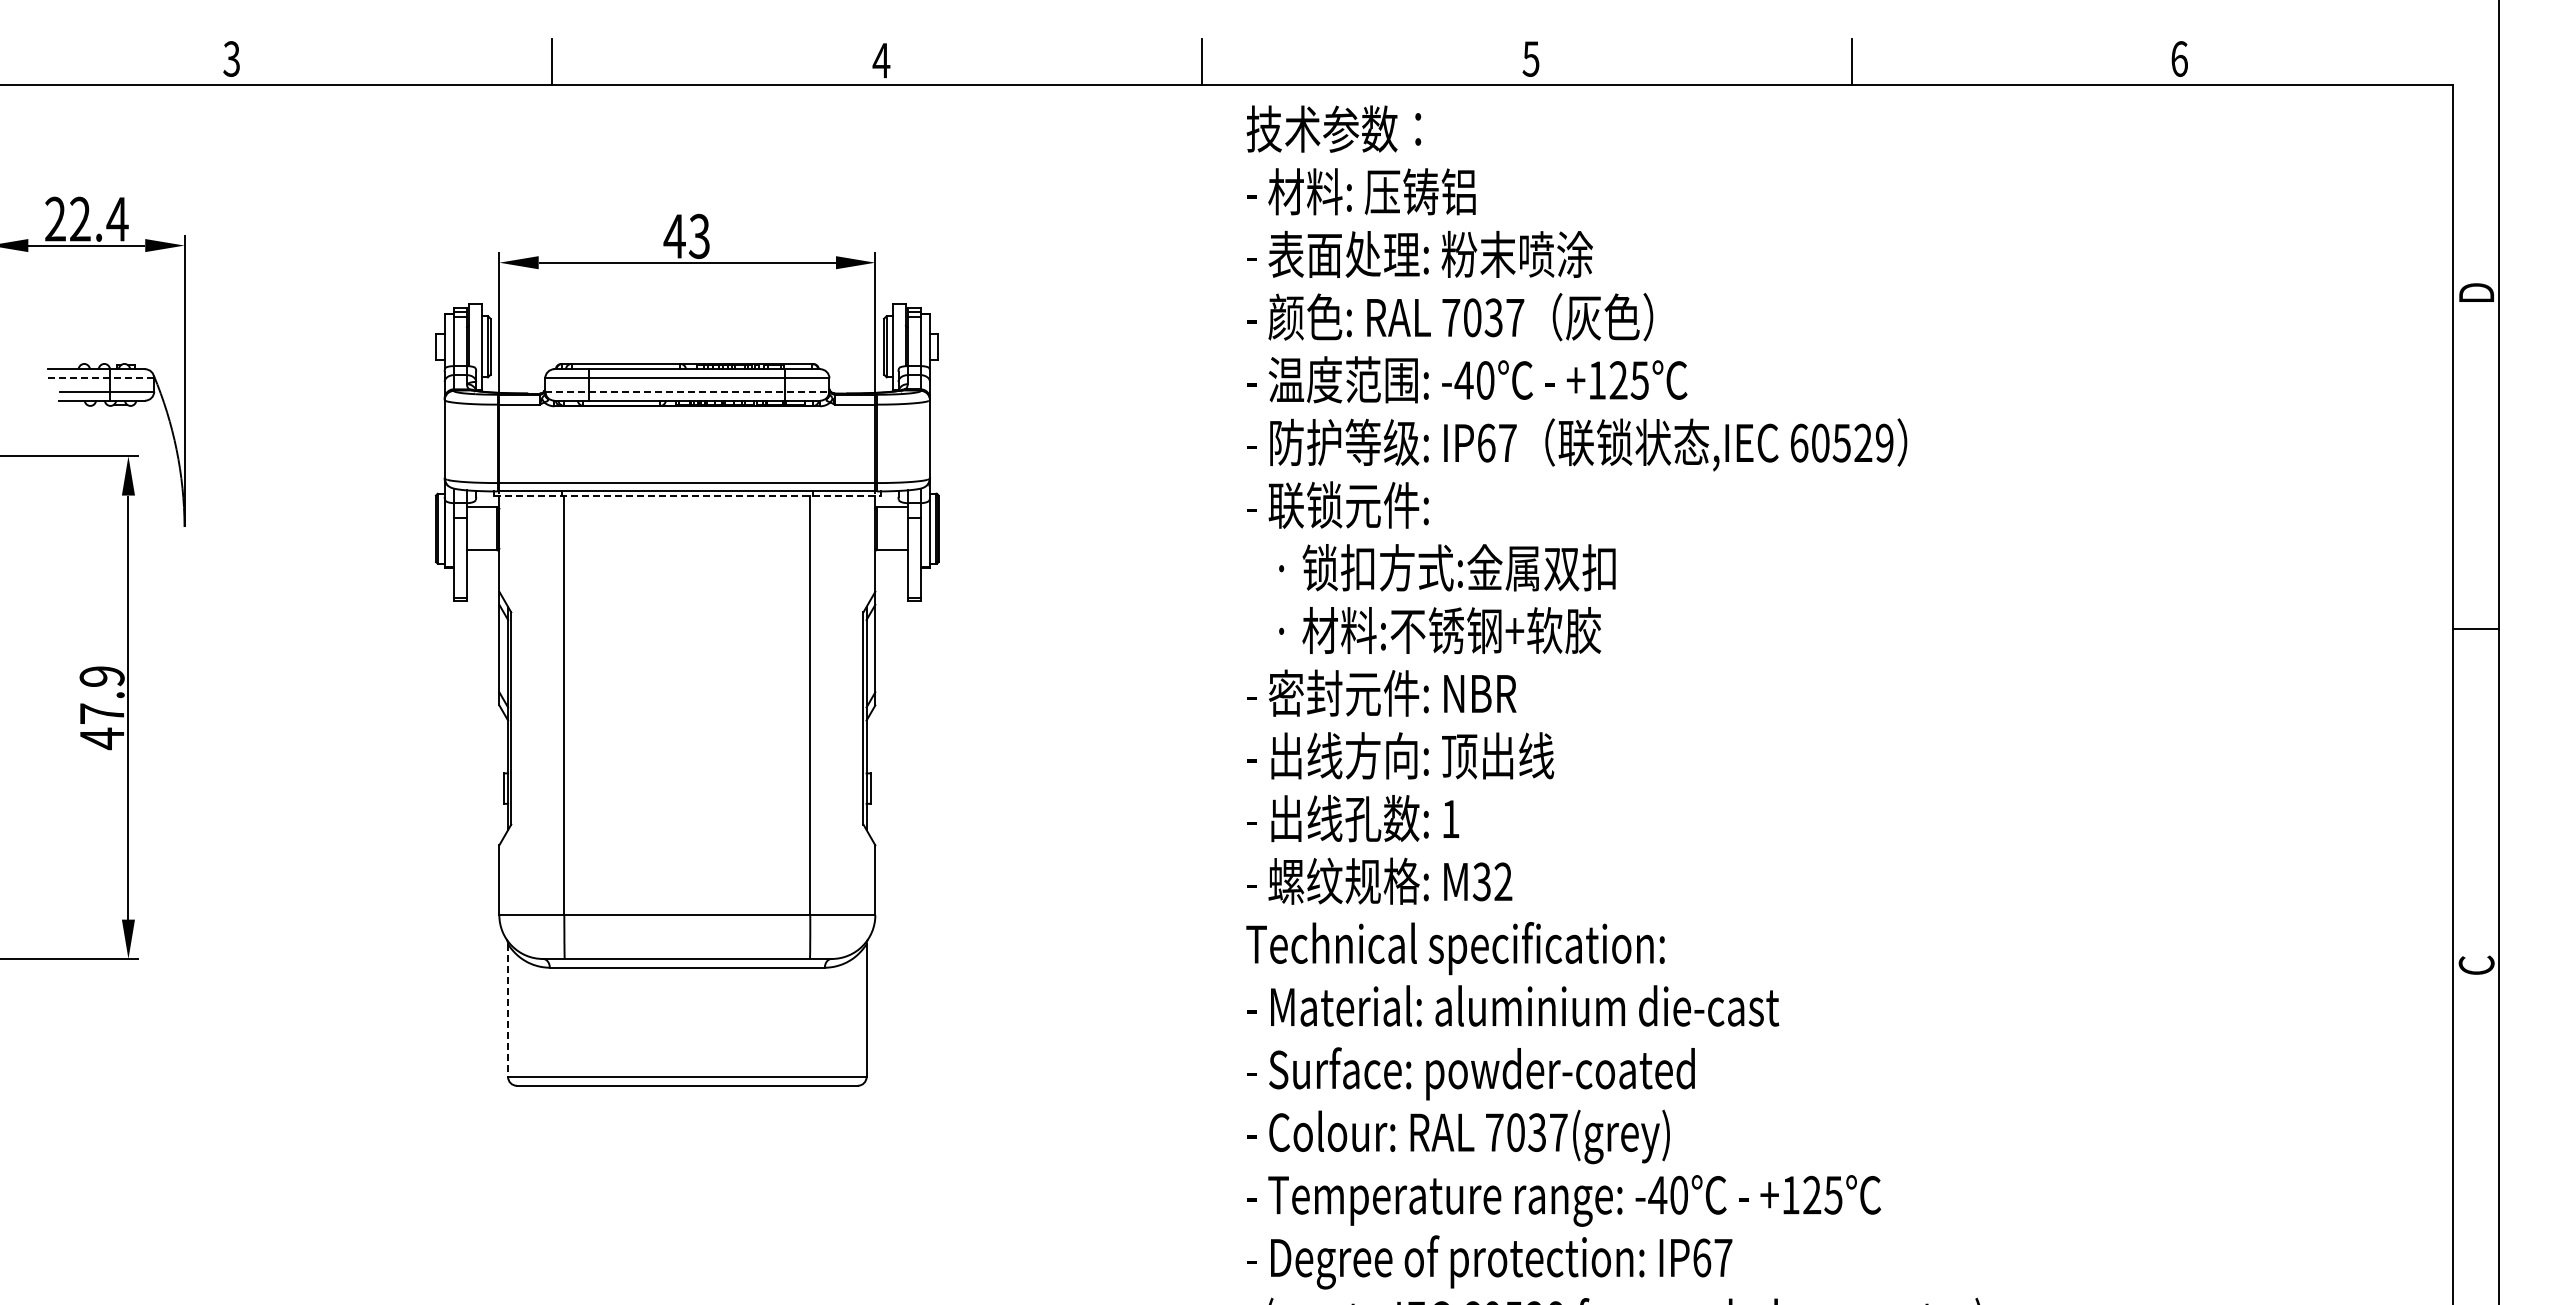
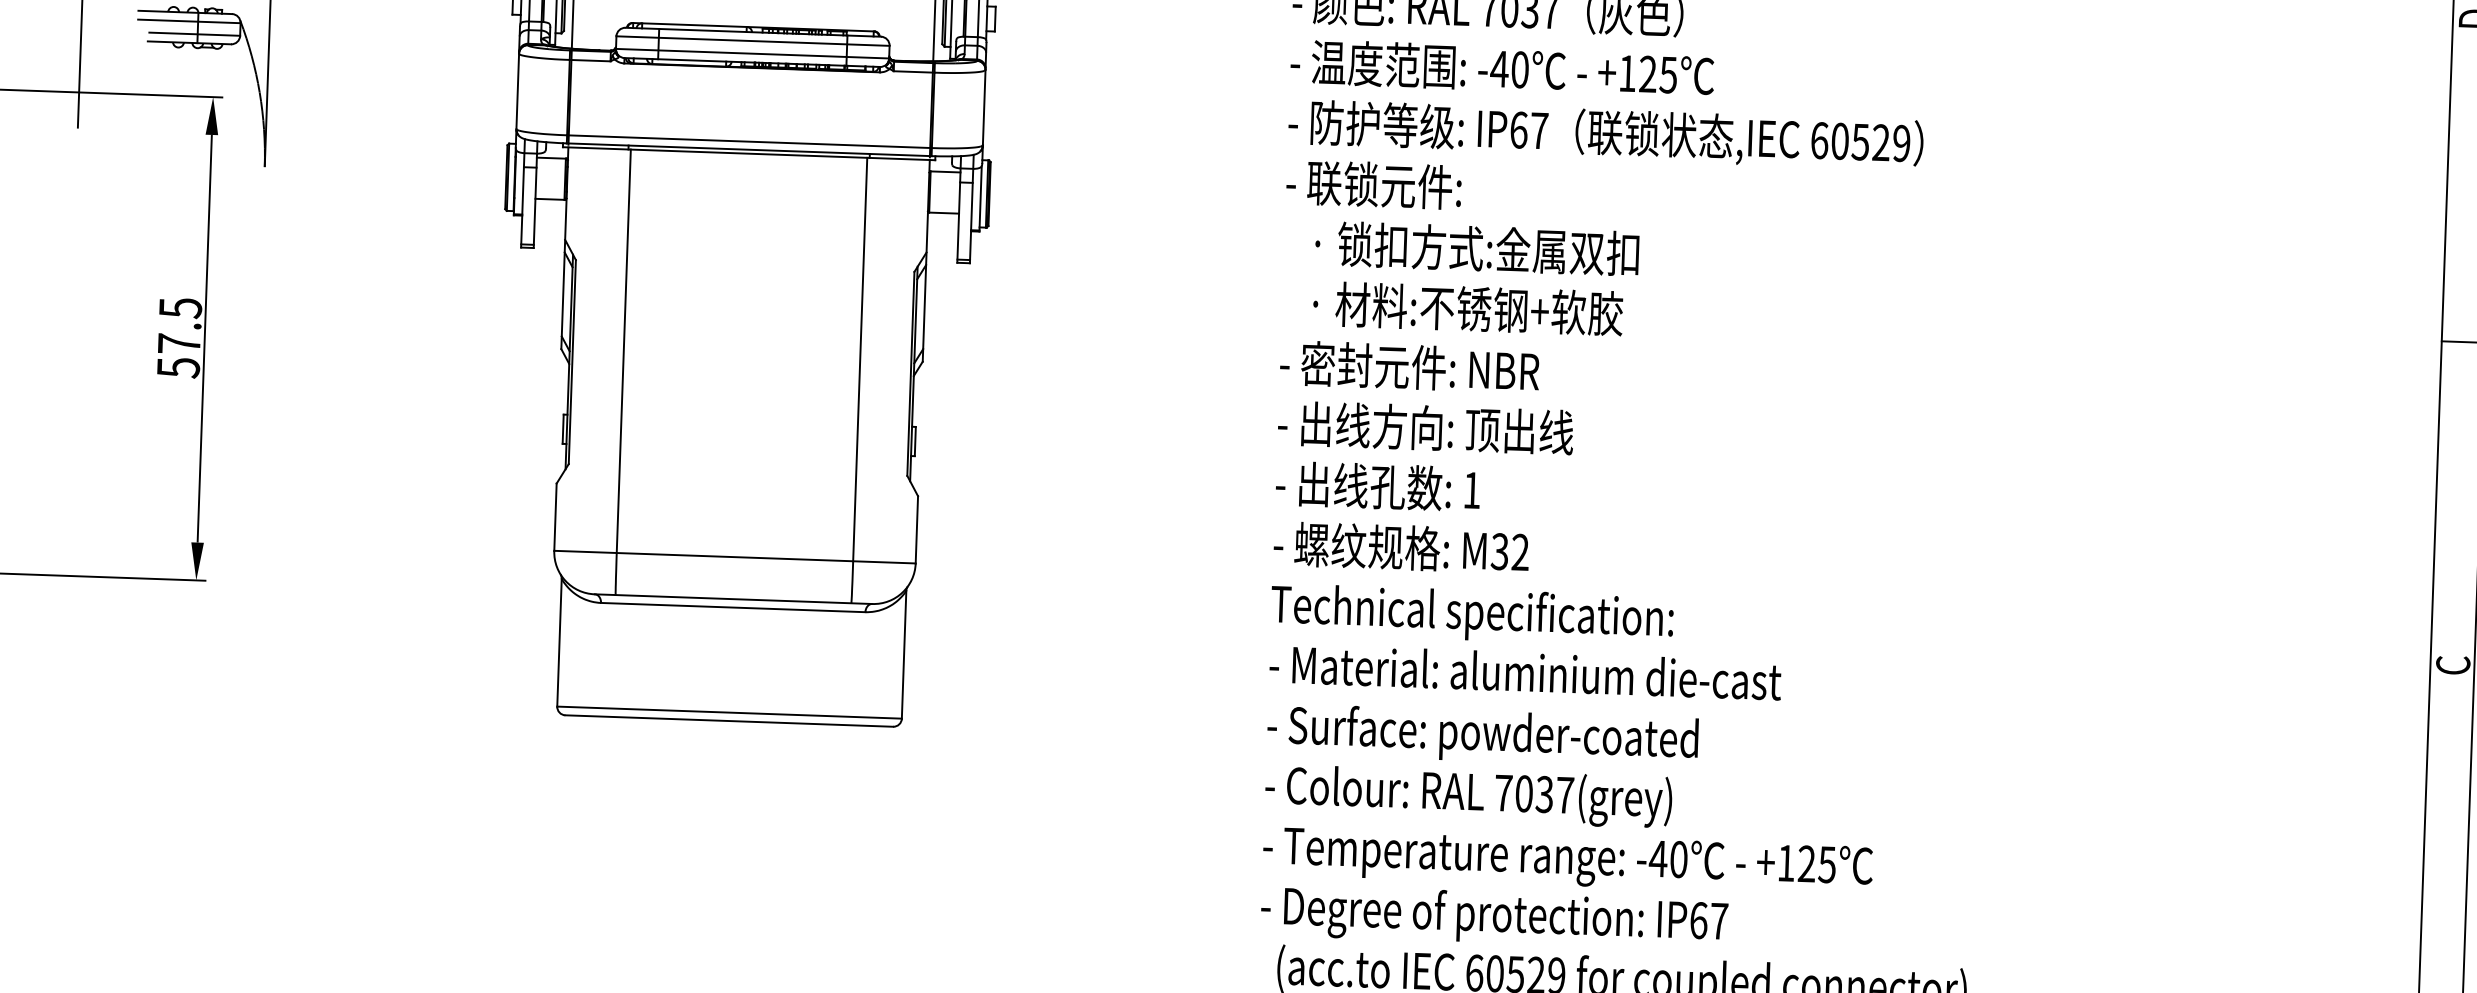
line: (101, 378) -> (189, 21), dashed -> solid
line: (687, 391) -> (752, 53), dashed -> solid
line: (687, 495) -> (749, 153), dashed -> solid
text: (101, 708) -> (178, 338), 47.9 -> 57.5
line: (508, 1011) -> (559, 643), dashed -> solid

